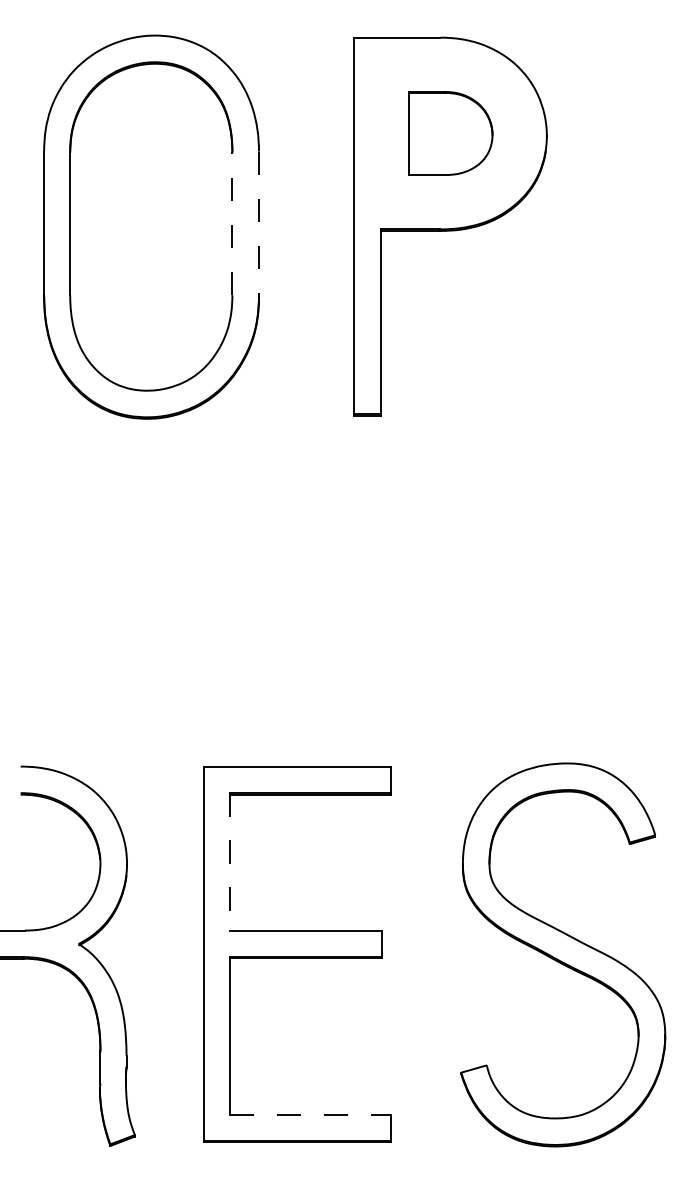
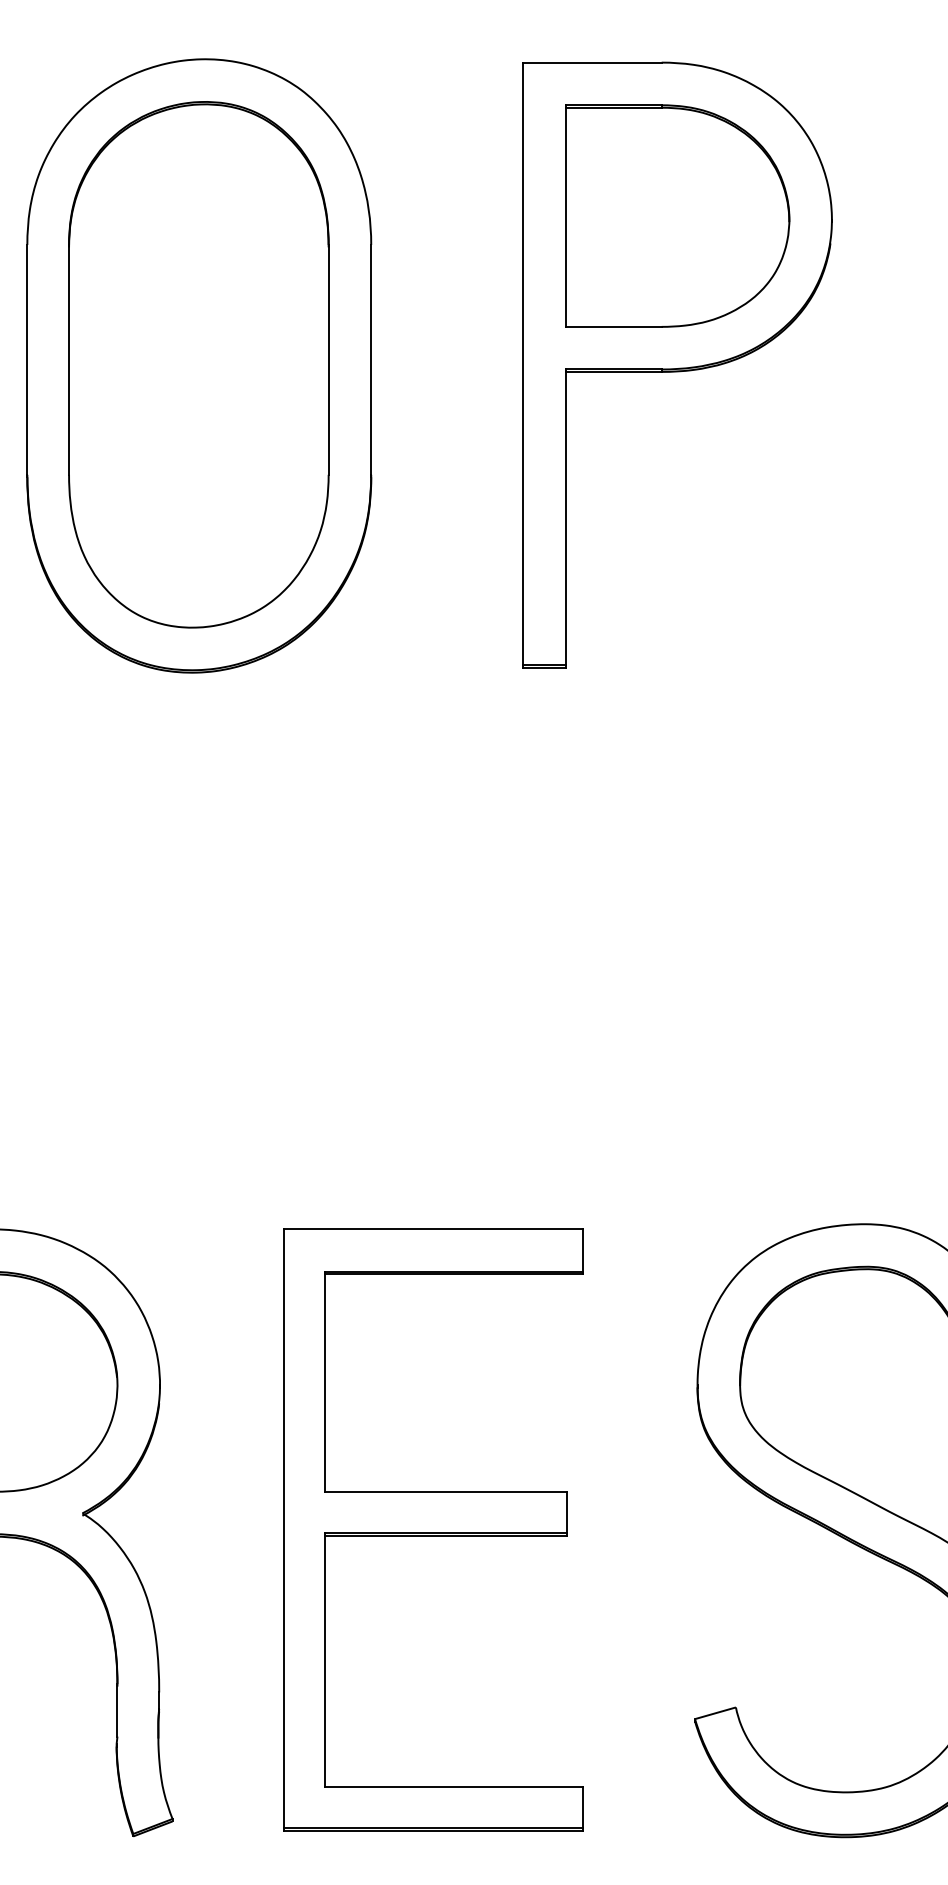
part: (450, 133) -> (677, 215), size x1.67
line: (232, 223) -> (328, 360), dashed -> solid
line: (259, 223) -> (372, 360), dashed -> solid
line: (230, 861) -> (325, 1381), dashed -> solid
line: (310, 1114) -> (453, 1786), dashed -> solid

